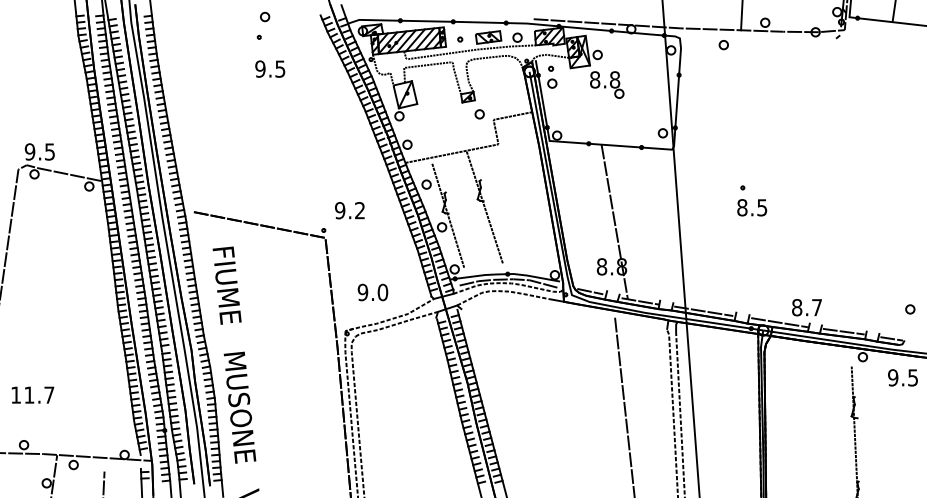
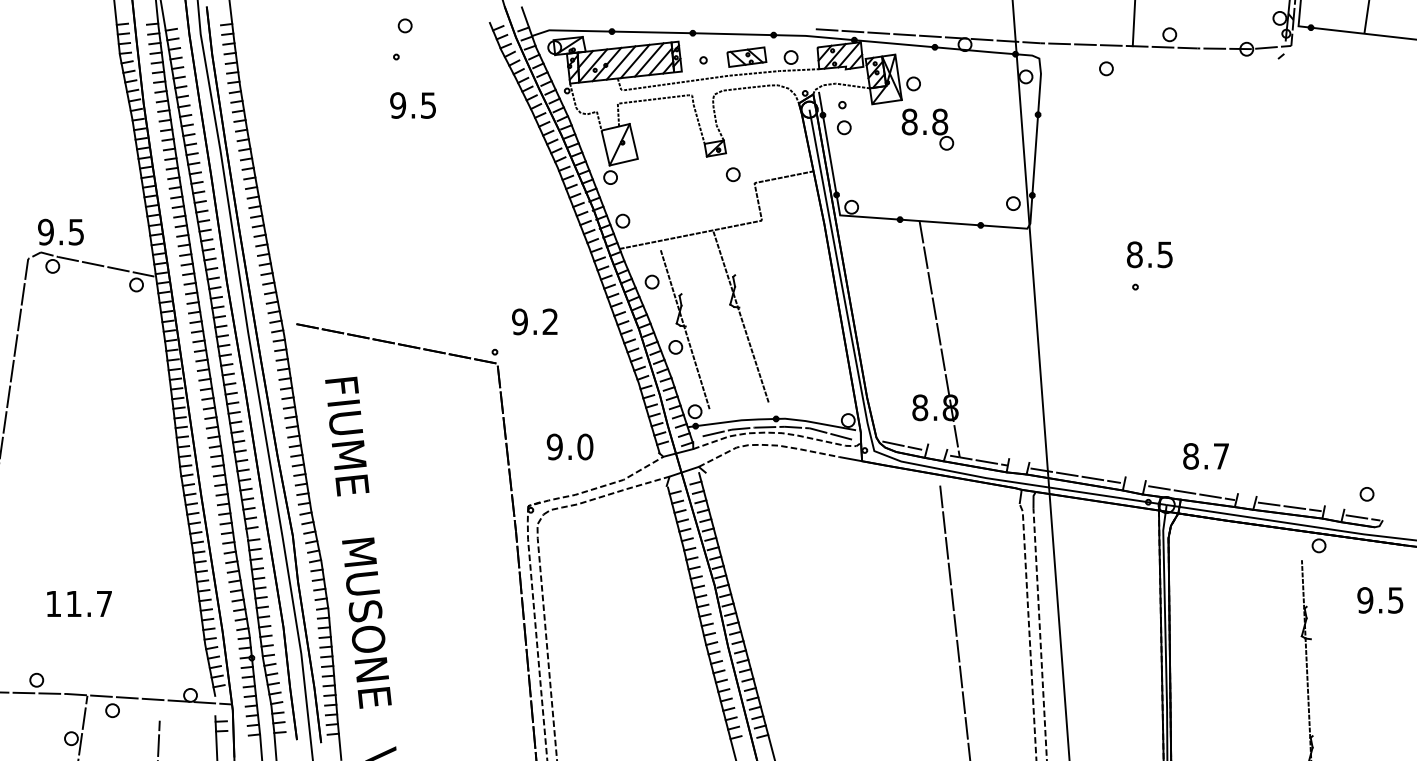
text: (752, 207) -> (1150, 254), moved
text: (806, 307) -> (1205, 456), moved
part: (910, 309) -> (1367, 494), moved
text: (902, 377) -> (1379, 599), moved
text: (32, 394) -> (78, 602), moved

